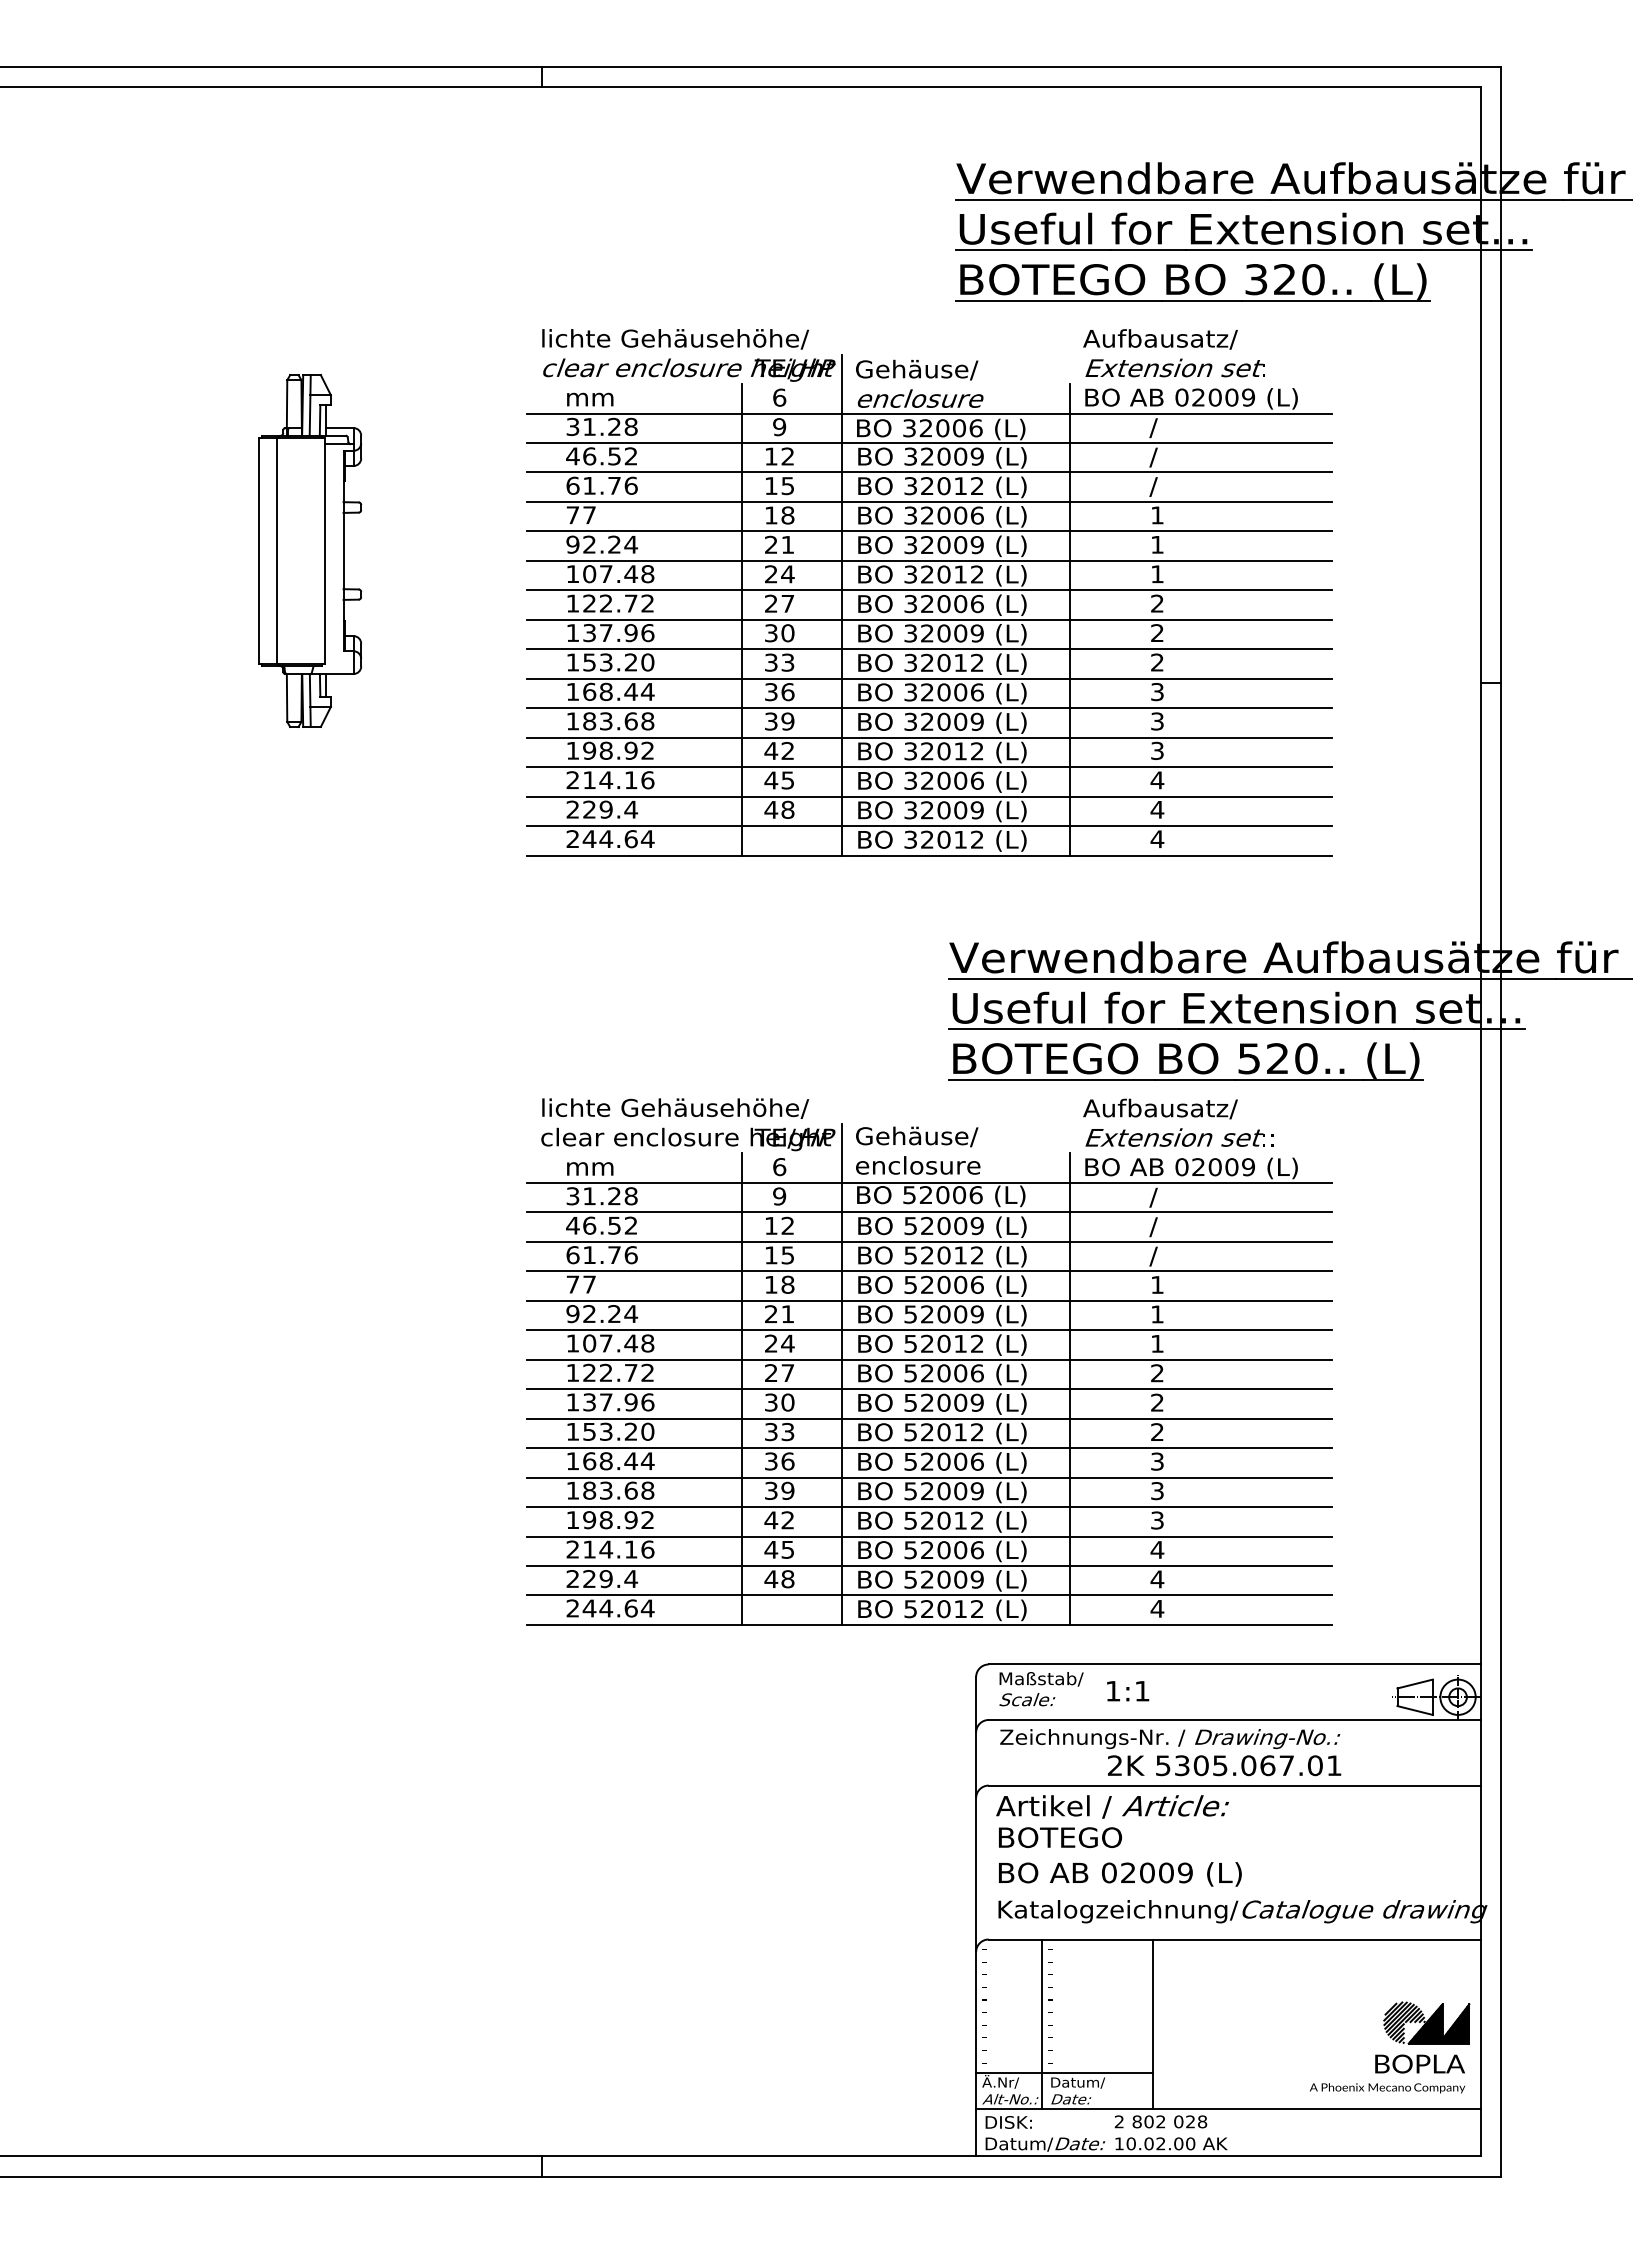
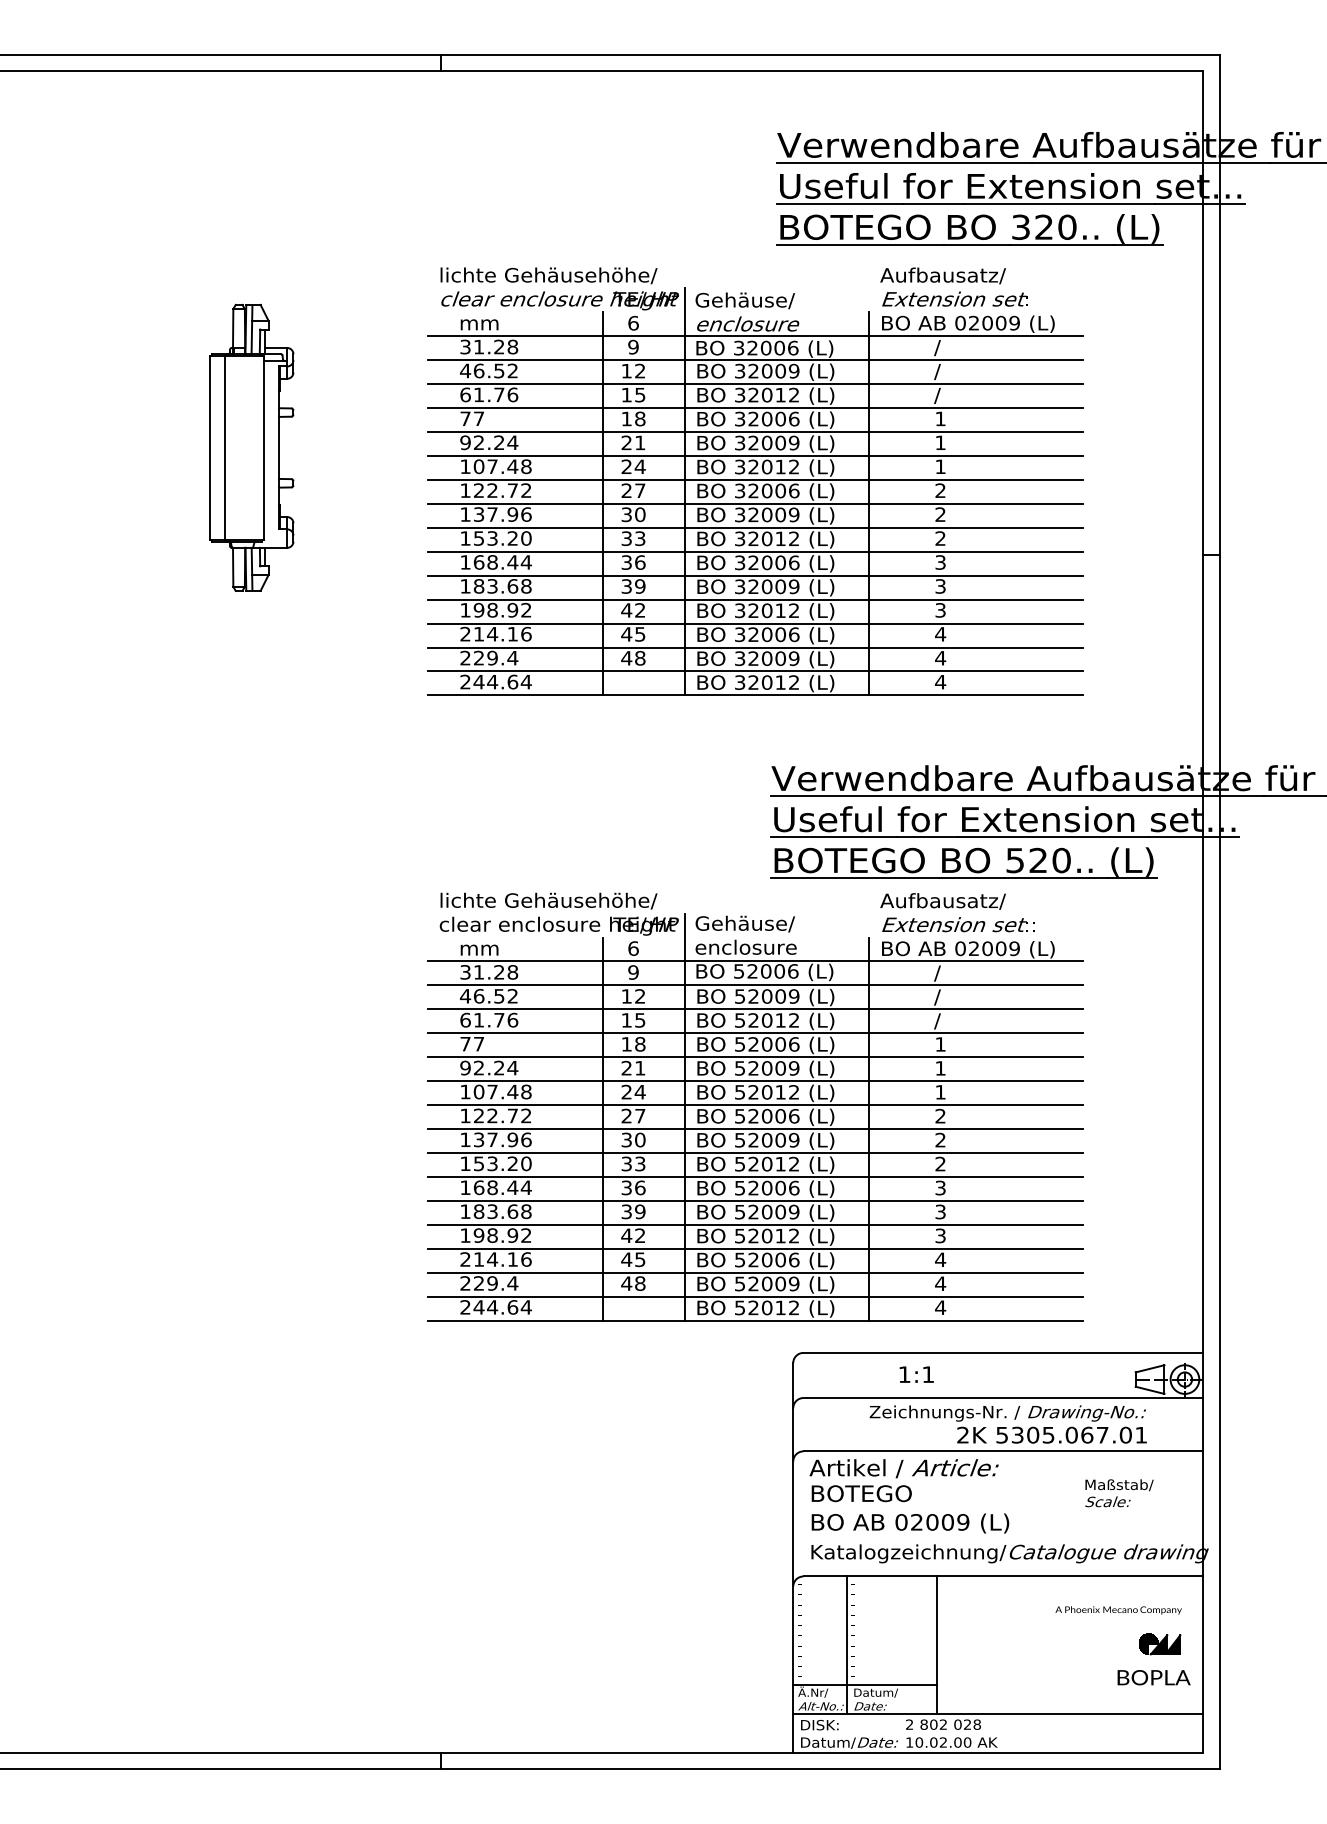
text: (1041, 1689) -> (1119, 1493), moved
text: (1170, 1752) -> (1008, 1424), moved
part: (1426, 2022) -> (1159, 1643), size x0.6
text: (1387, 2088) -> (1118, 1610), moved

